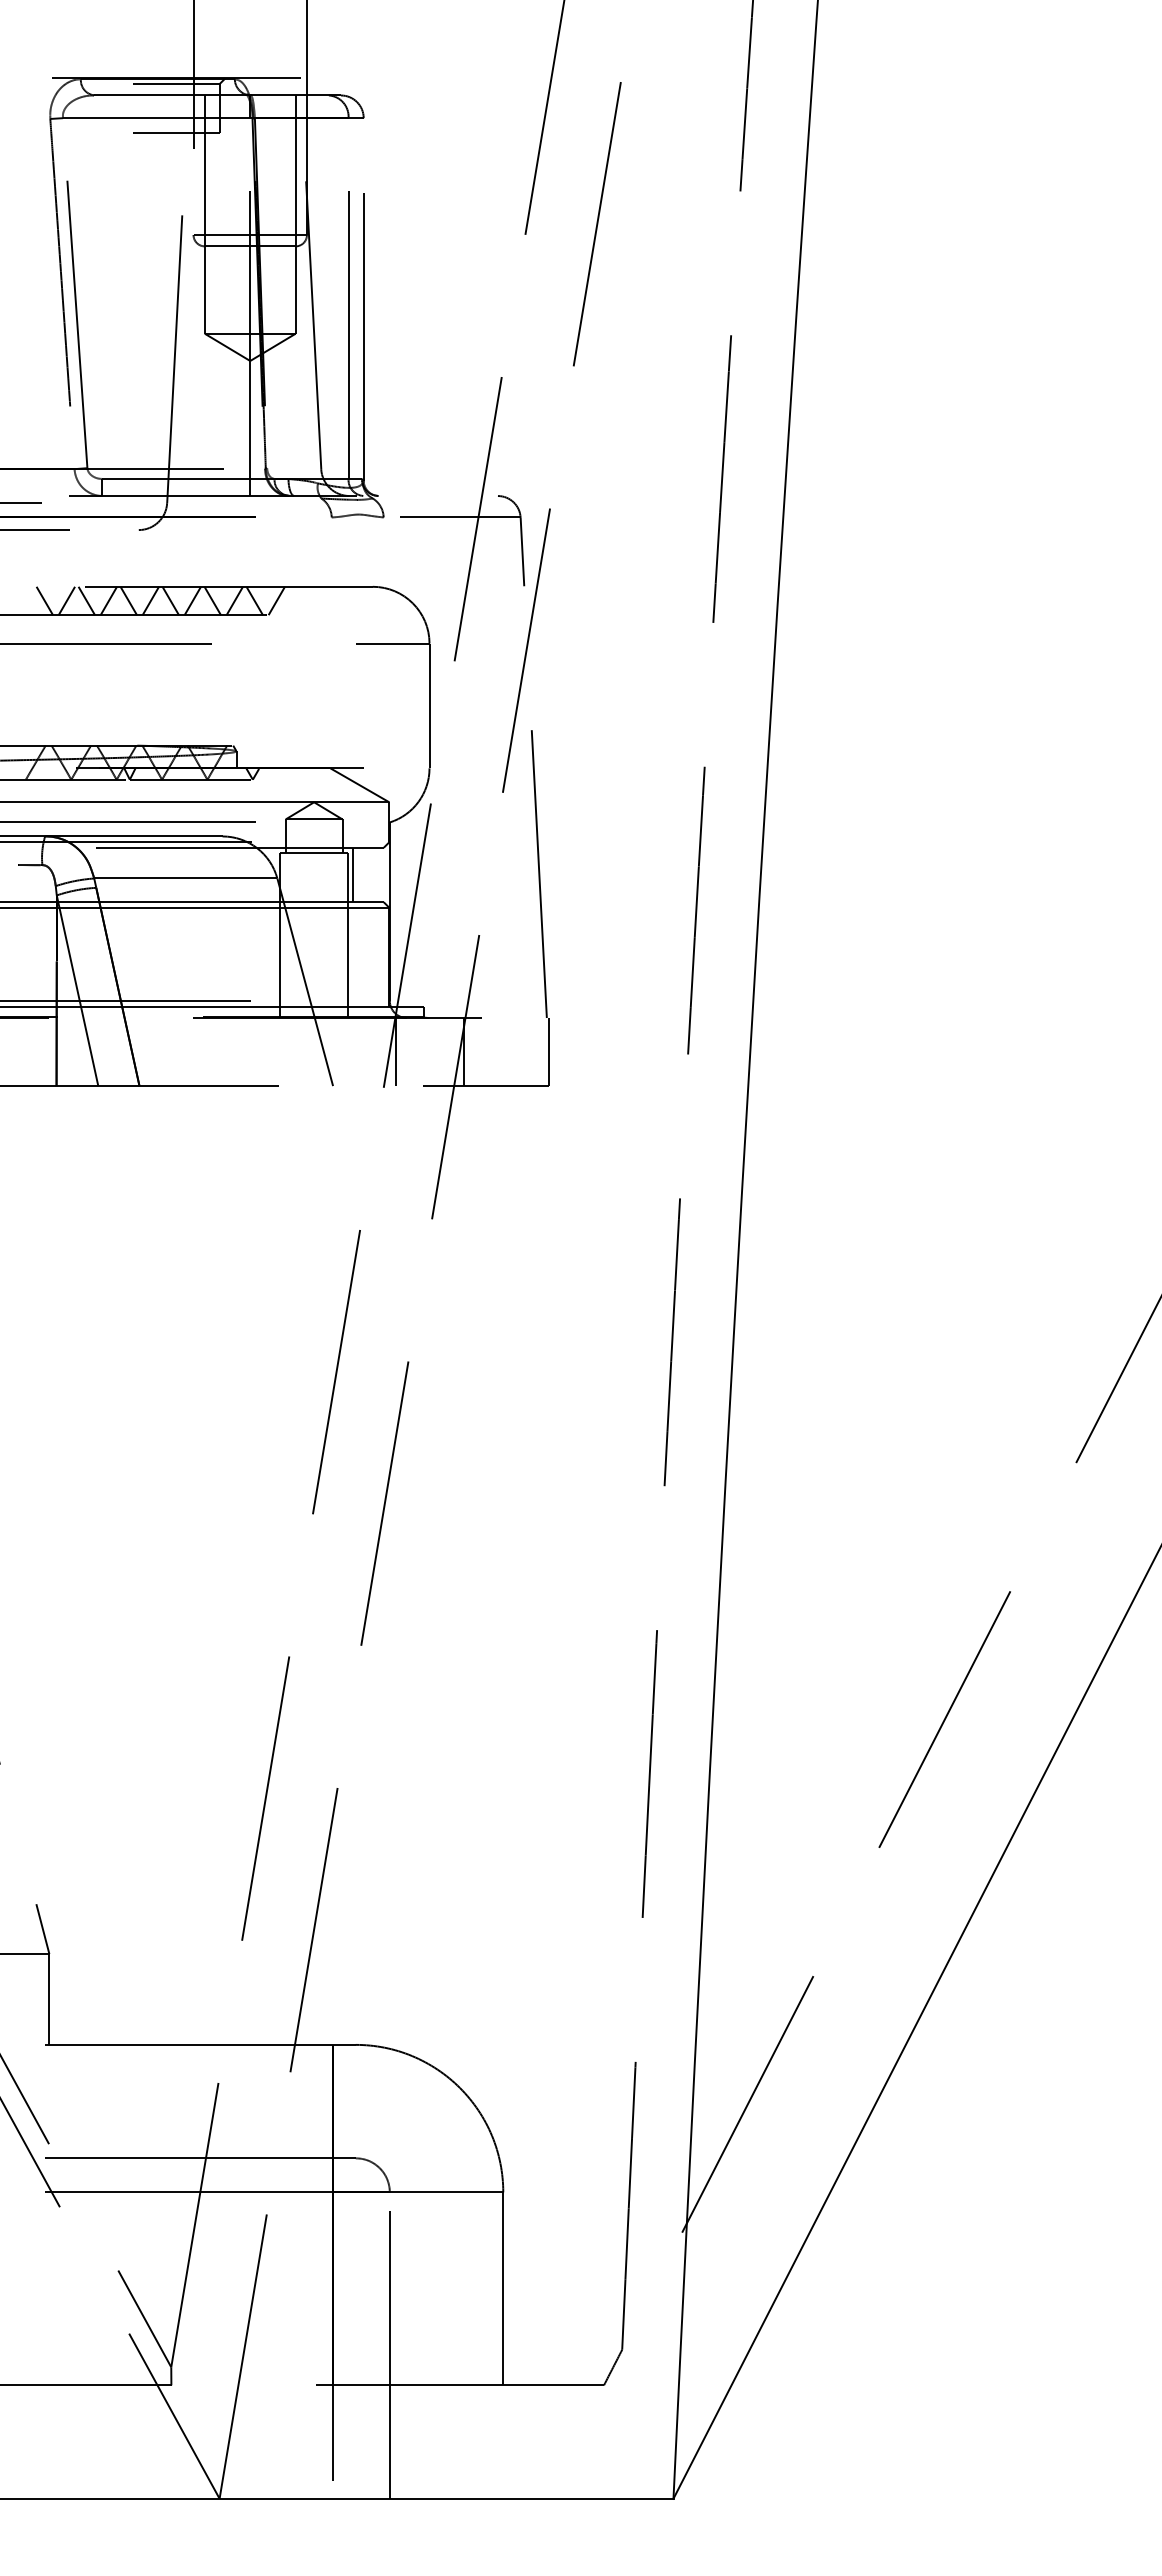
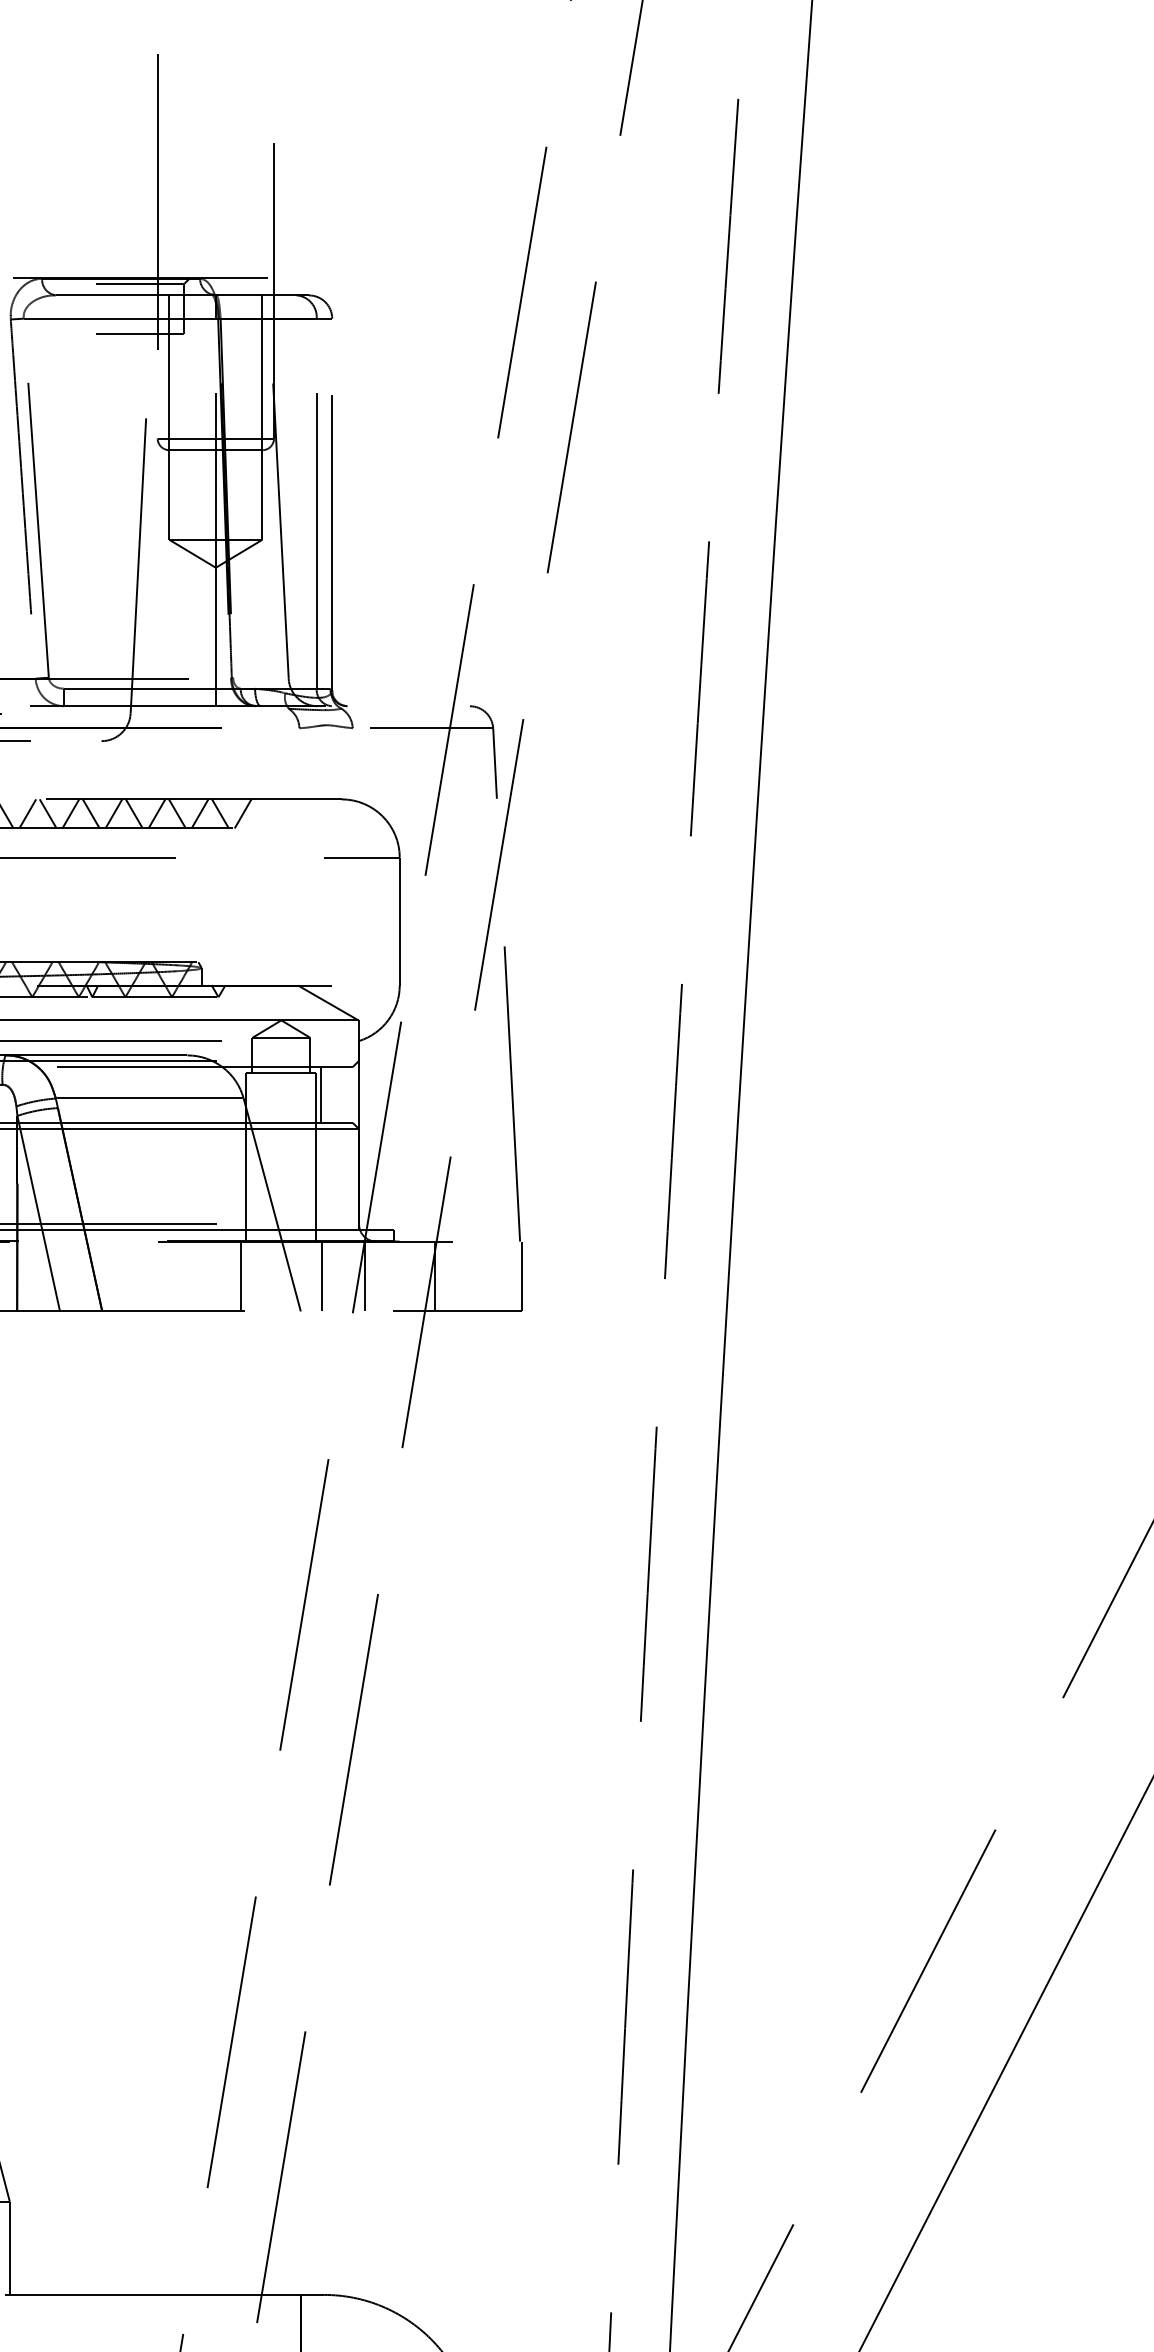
line: (274, 1051) -> (240, 1275), added
line: (353, 1051) -> (321, 1275), added

